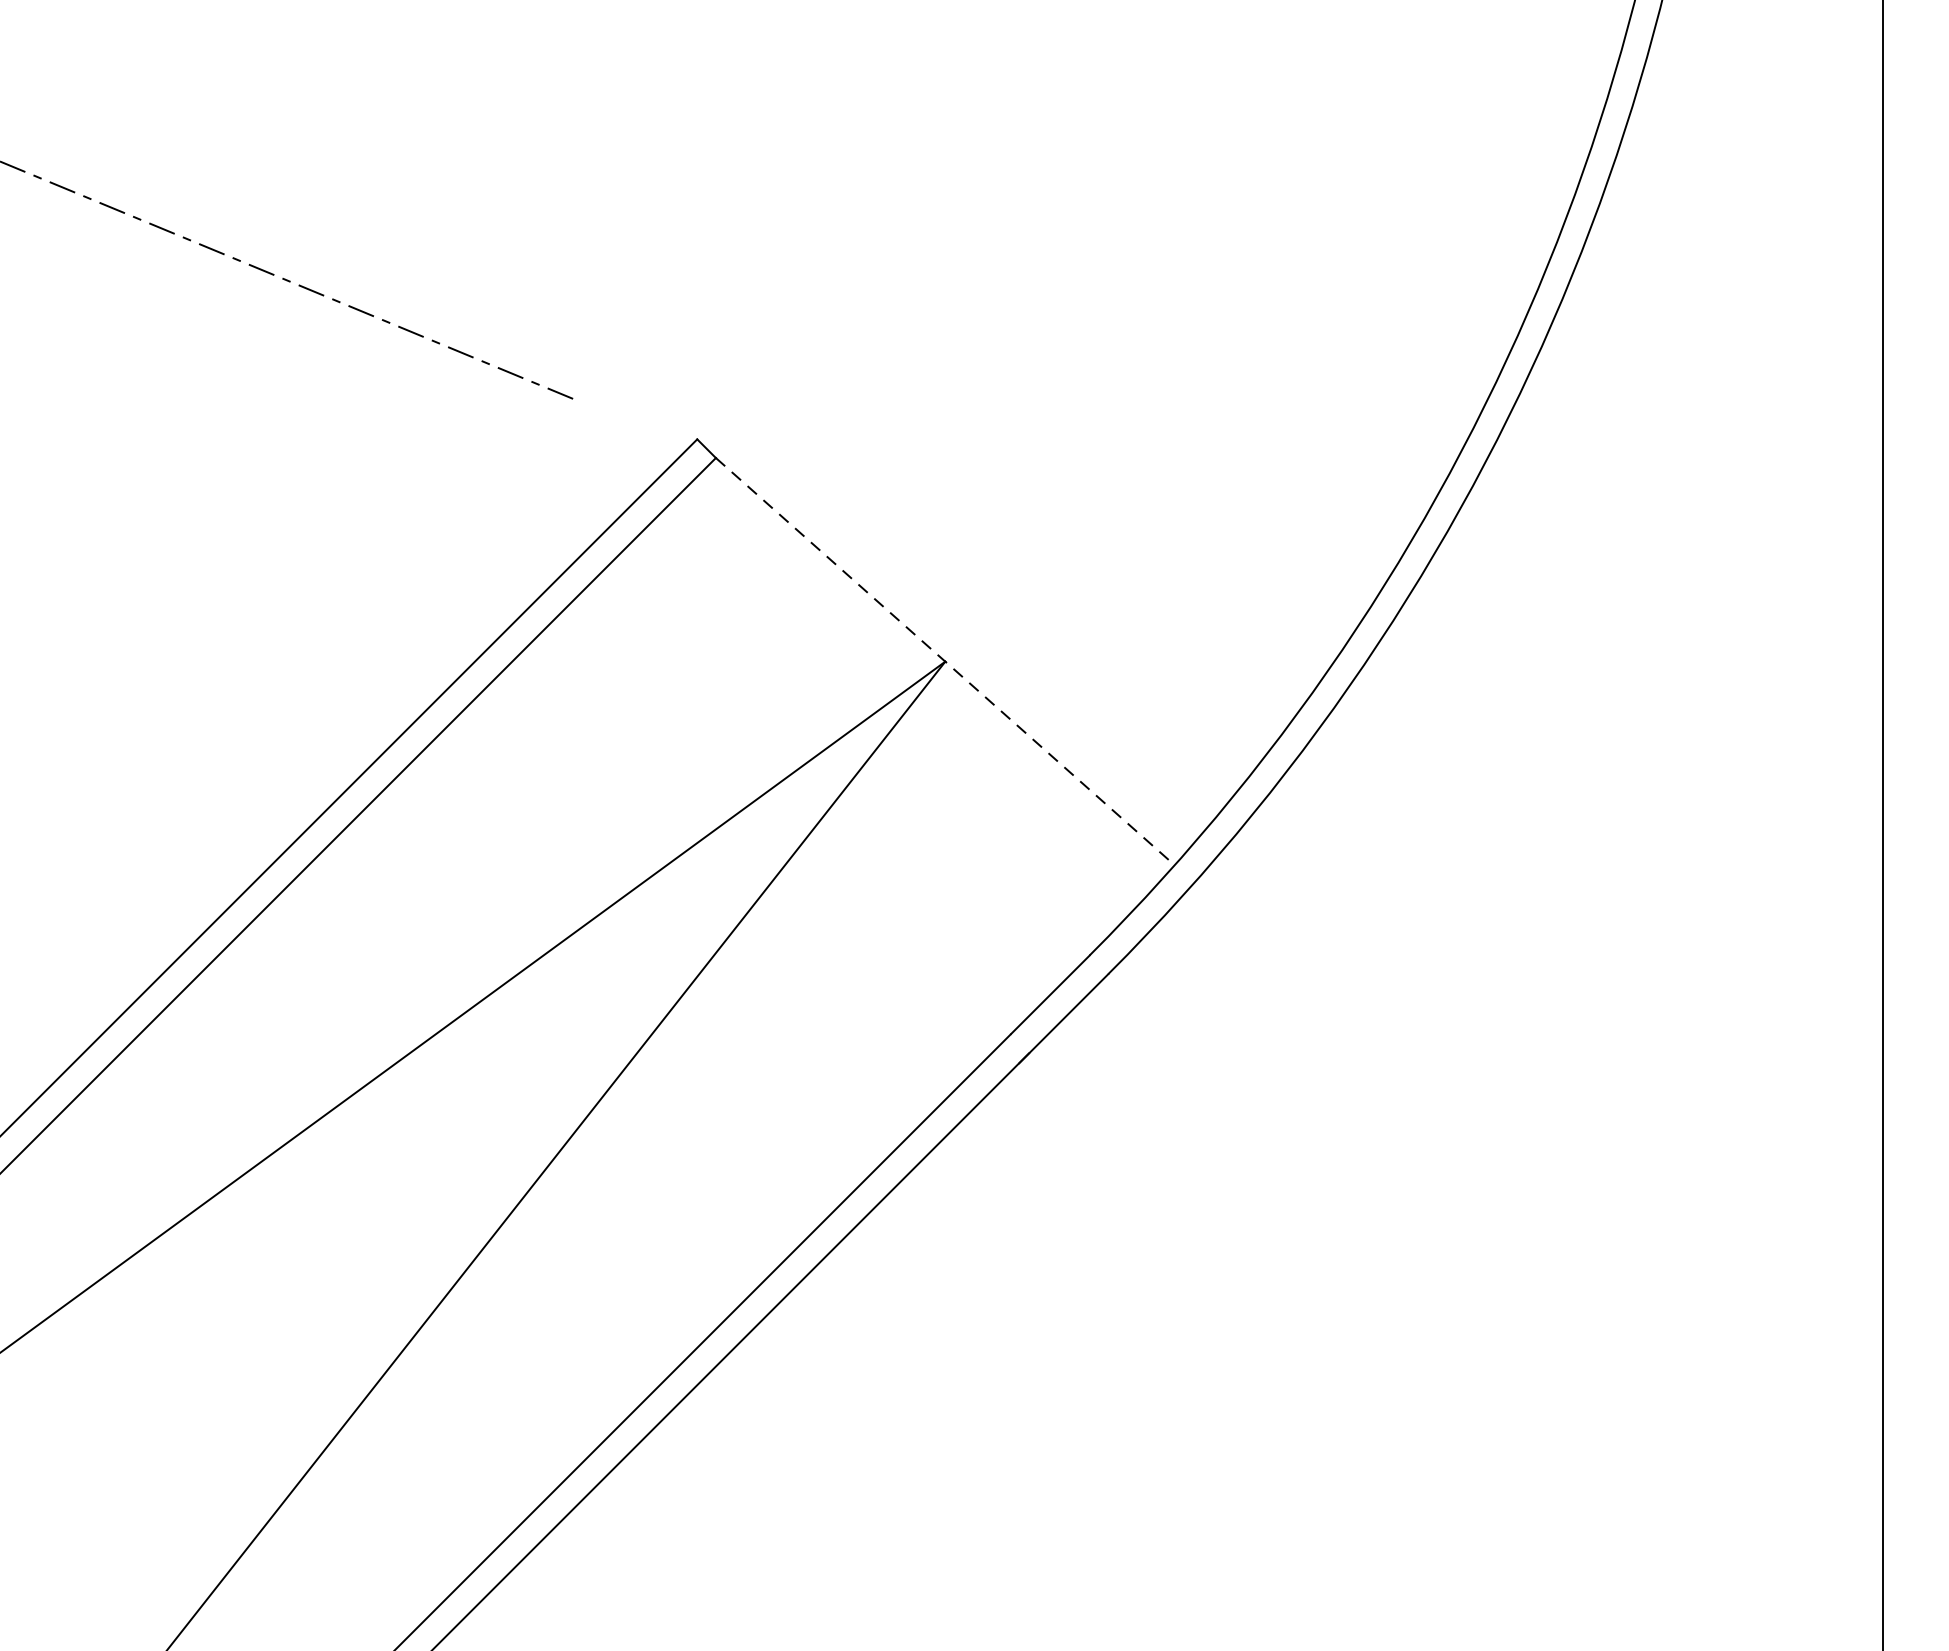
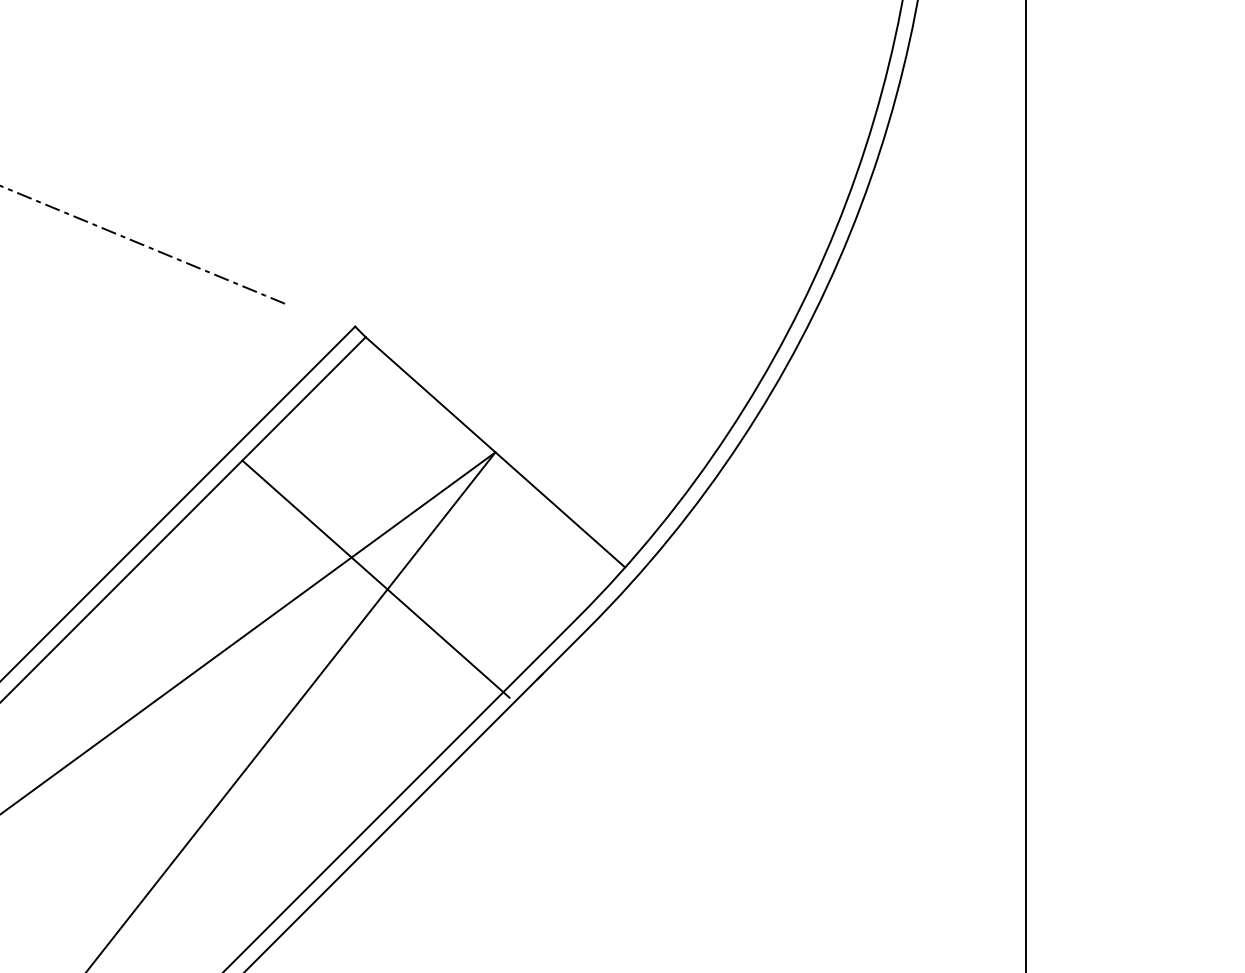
line: (945, 661) -> (495, 452), dashed -> solid
line: (733, 884) -> (375, 578), added

